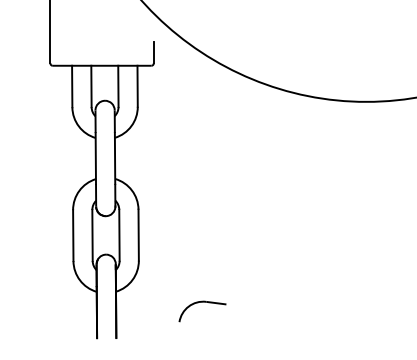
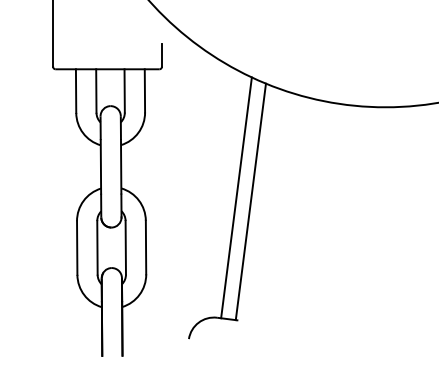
line: (224, 187) -> (236, 197), added
line: (237, 191) -> (250, 201), added

